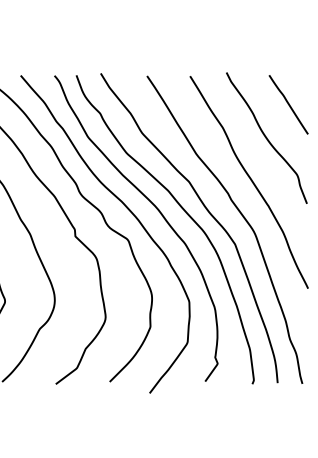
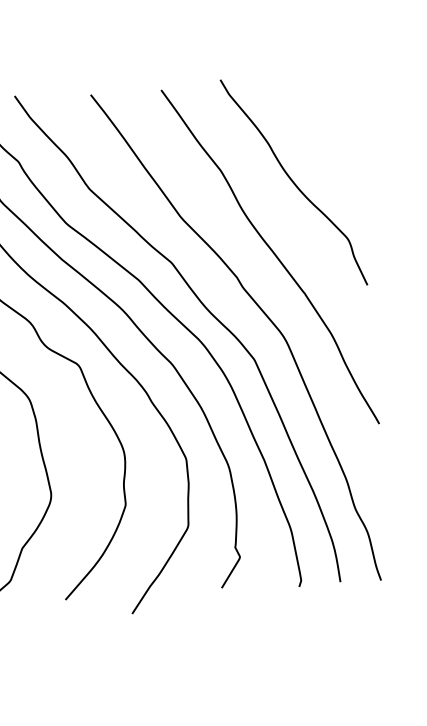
line: (288, 104) -> (325, 124), removed

